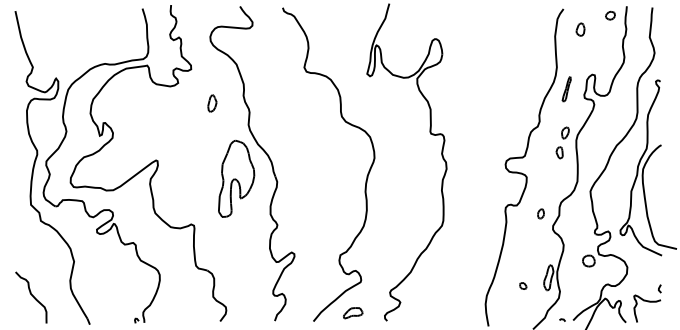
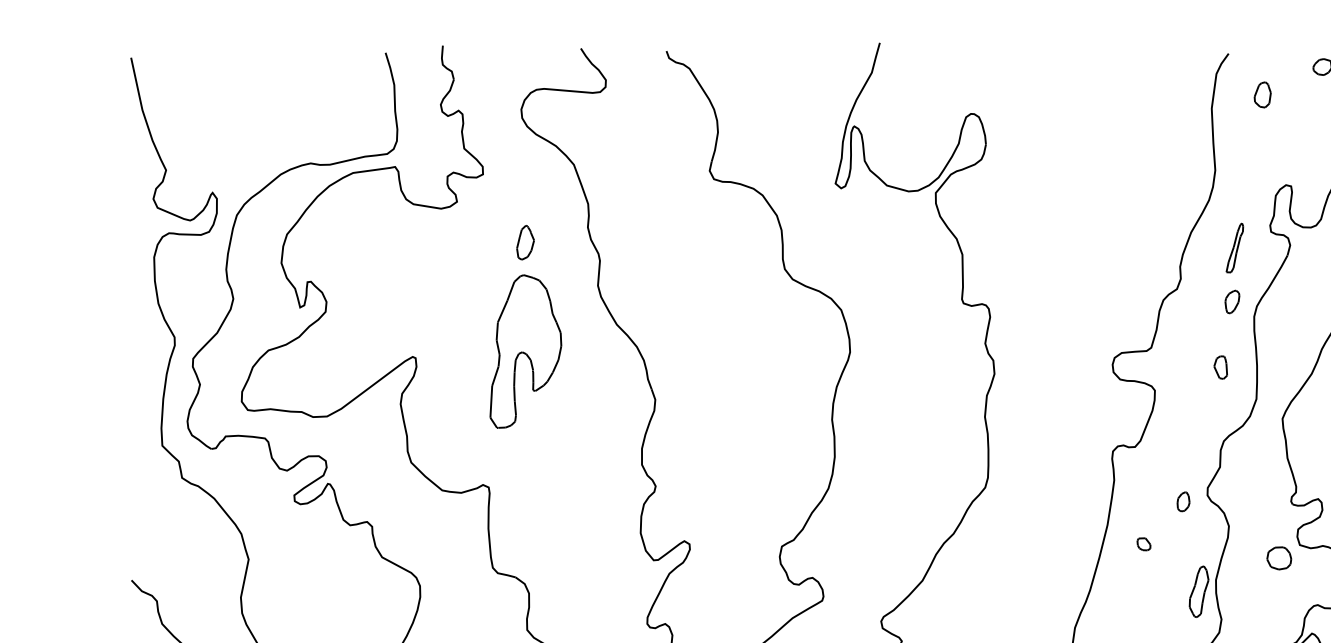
part: (566, 89) -> (1234, 248), moved
part: (559, 152) -> (1220, 366), moved
part: (236, 178) -> (525, 350), moved
part: (540, 213) -> (1182, 501), moved
part: (523, 285) -> (1144, 543), moved

